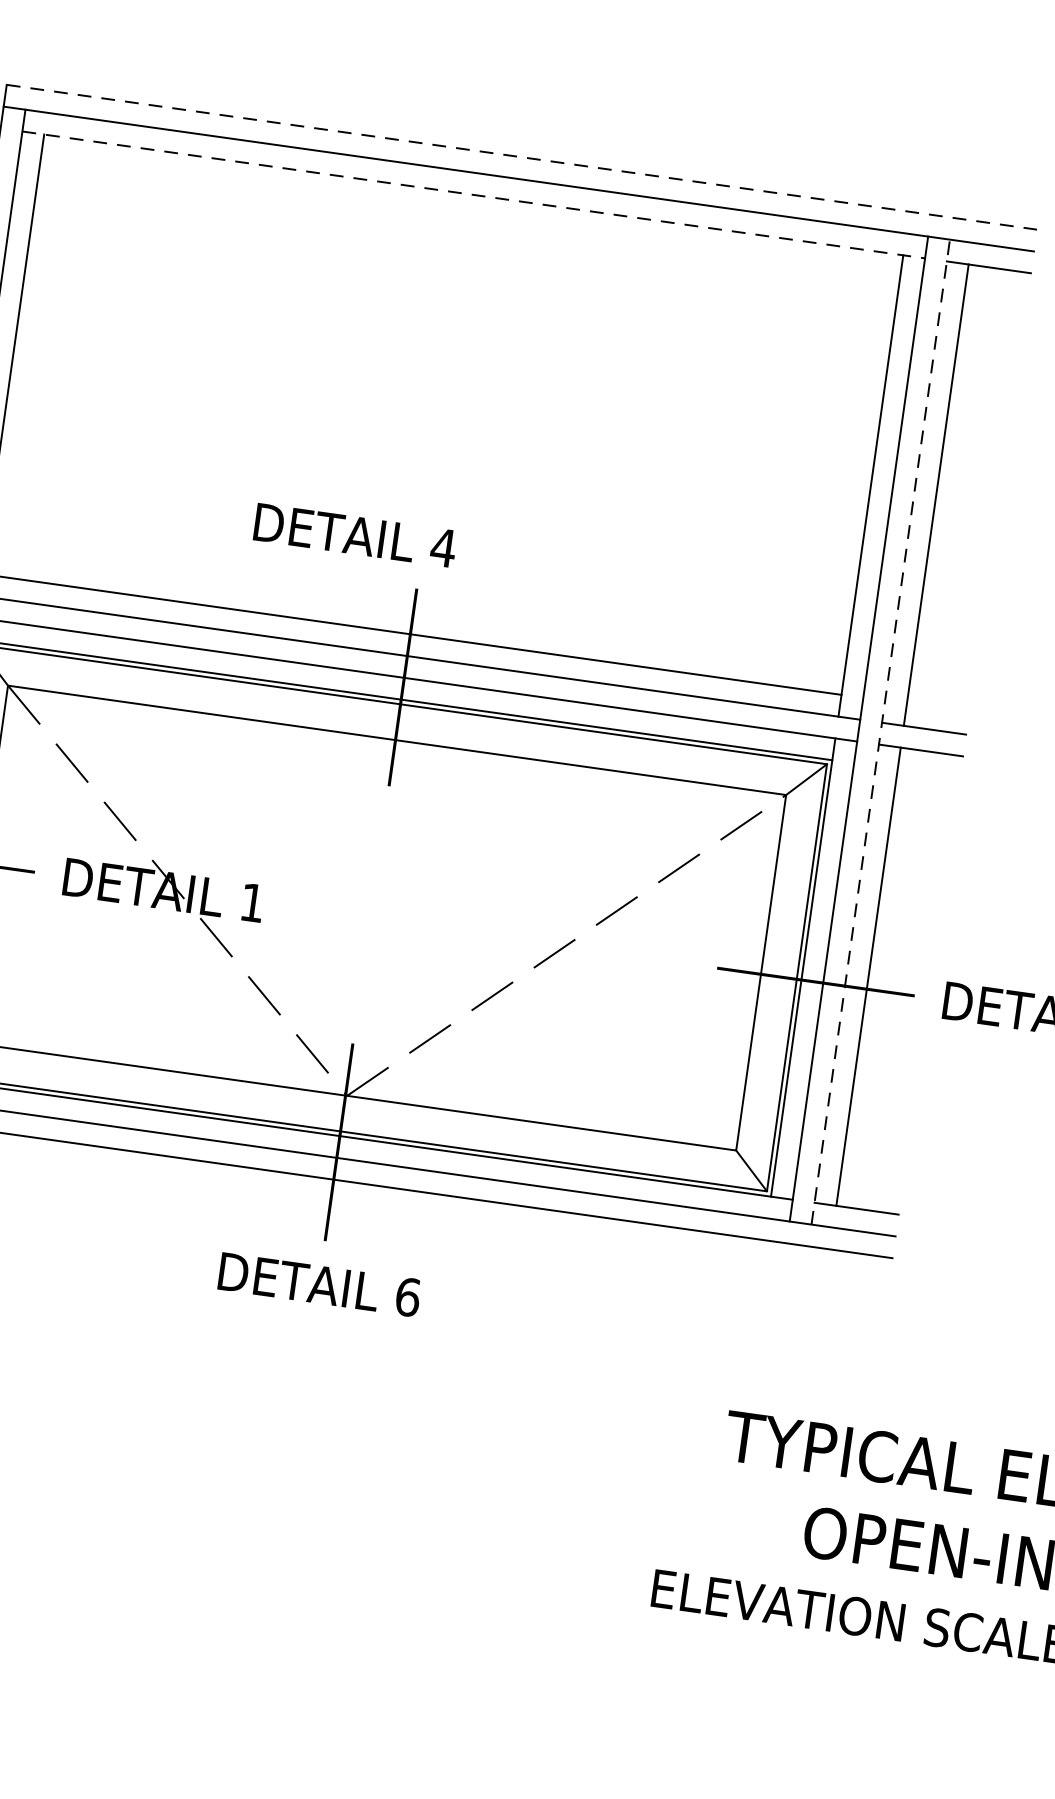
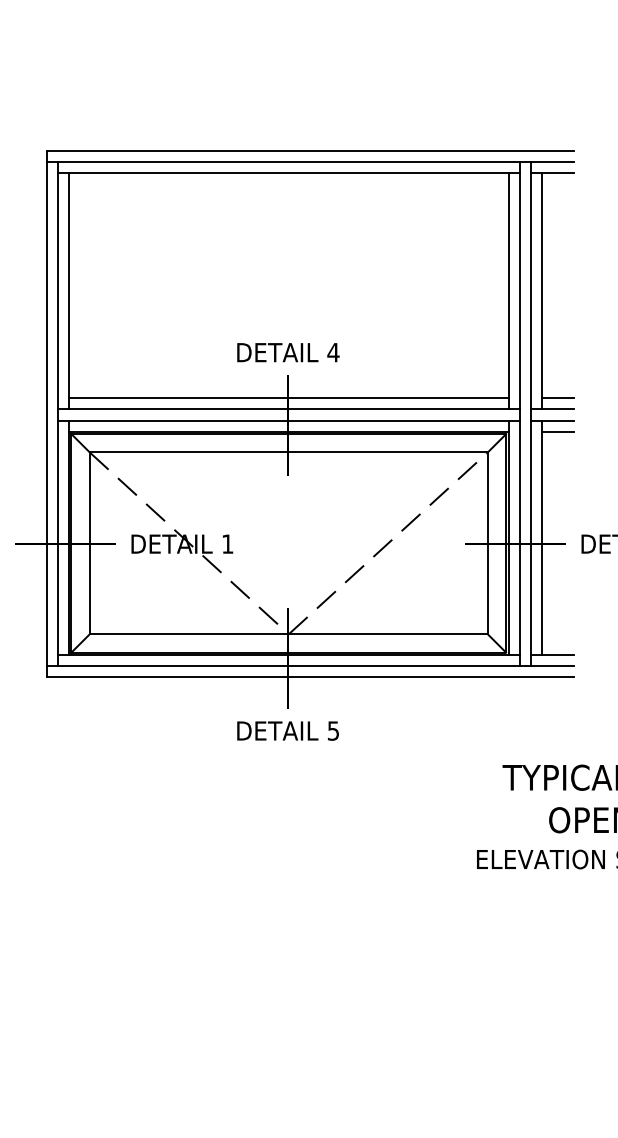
line: (522, 157) -> (310, 151), dashed -> solid
line: (473, 194) -> (288, 173), dashed -> solid
text: (355, 535) -> (288, 352), moved
line: (937, 708) -> (557, 398), added
line: (880, 732) -> (530, 414), dashed -> solid
line: (928, 773) -> (557, 431), added
text: (408, 1296) -> (333, 730), 6 -> 5

